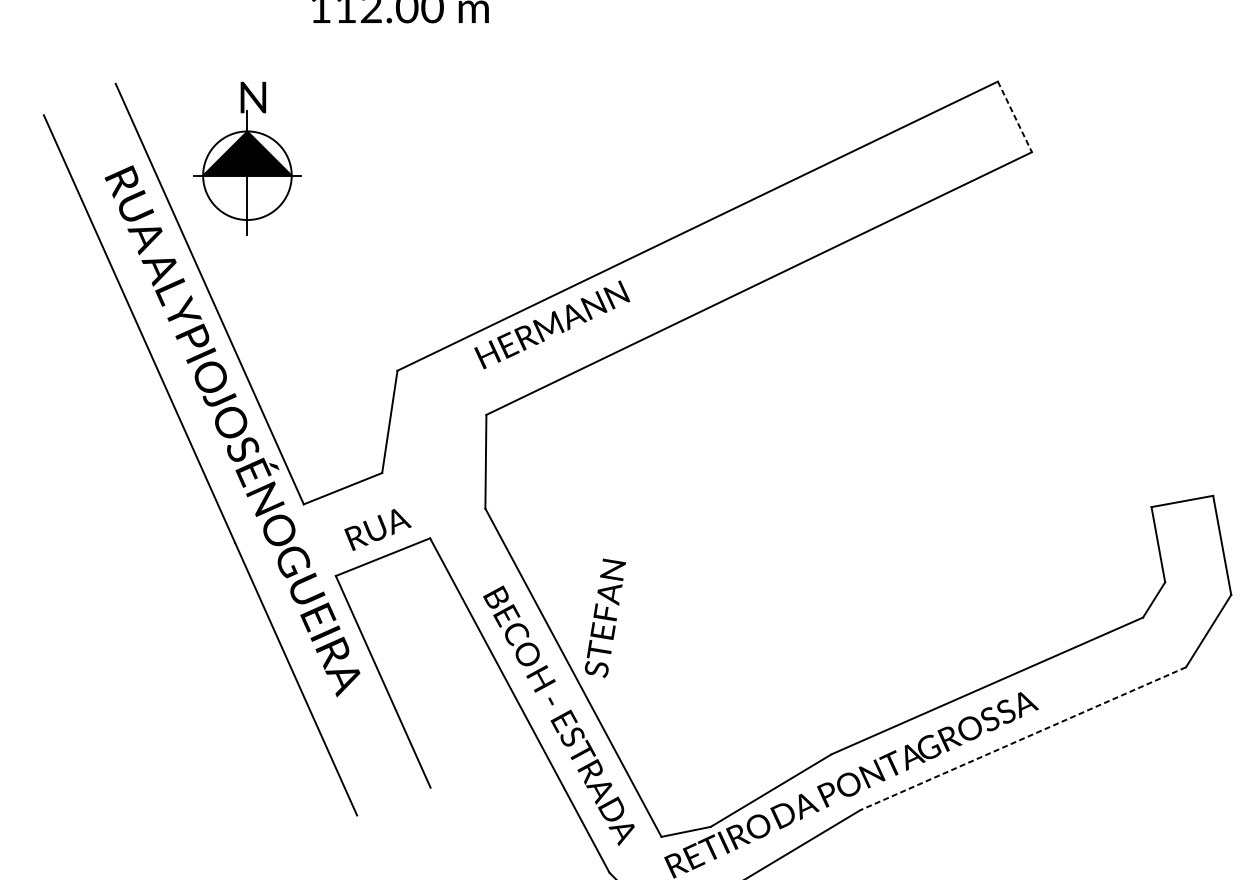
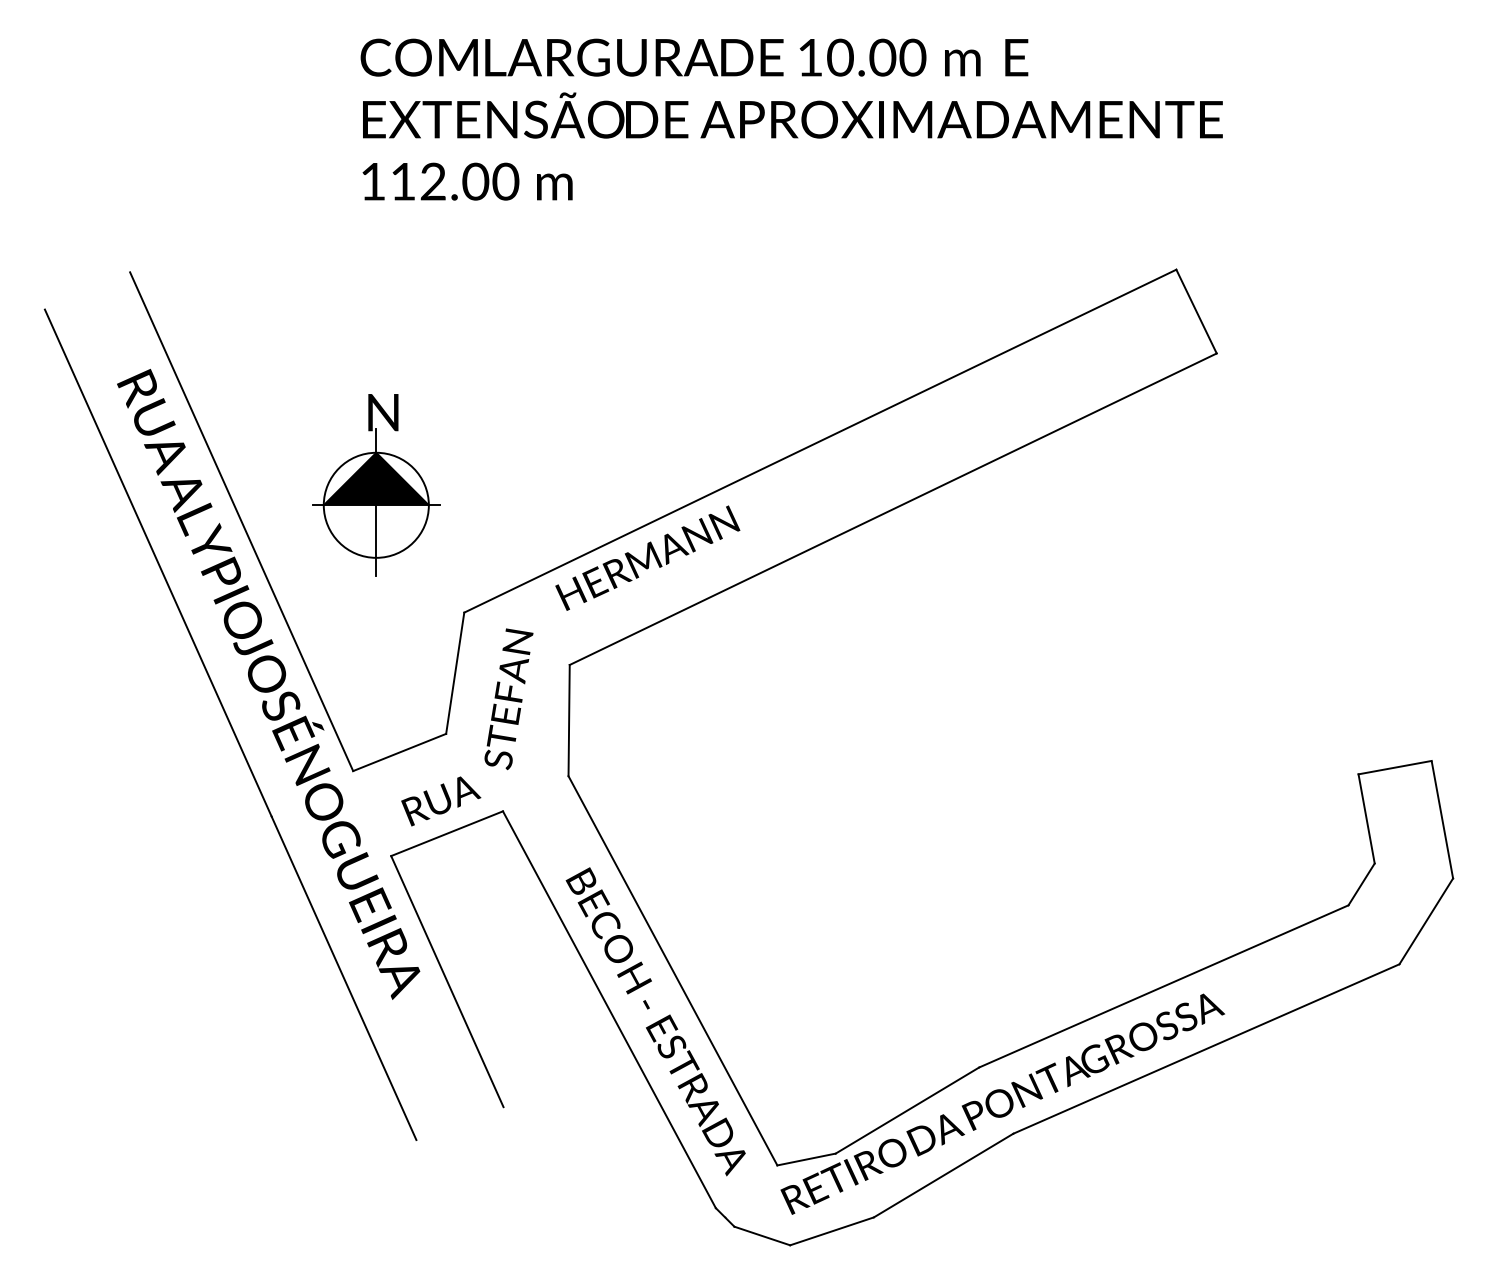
line: (1014, 117) -> (1196, 312), dashed -> solid
part: (247, 159) -> (376, 485), moved
text: (605, 618) -> (508, 699), moved
line: (1023, 739) -> (1206, 1049), dashed -> solid

